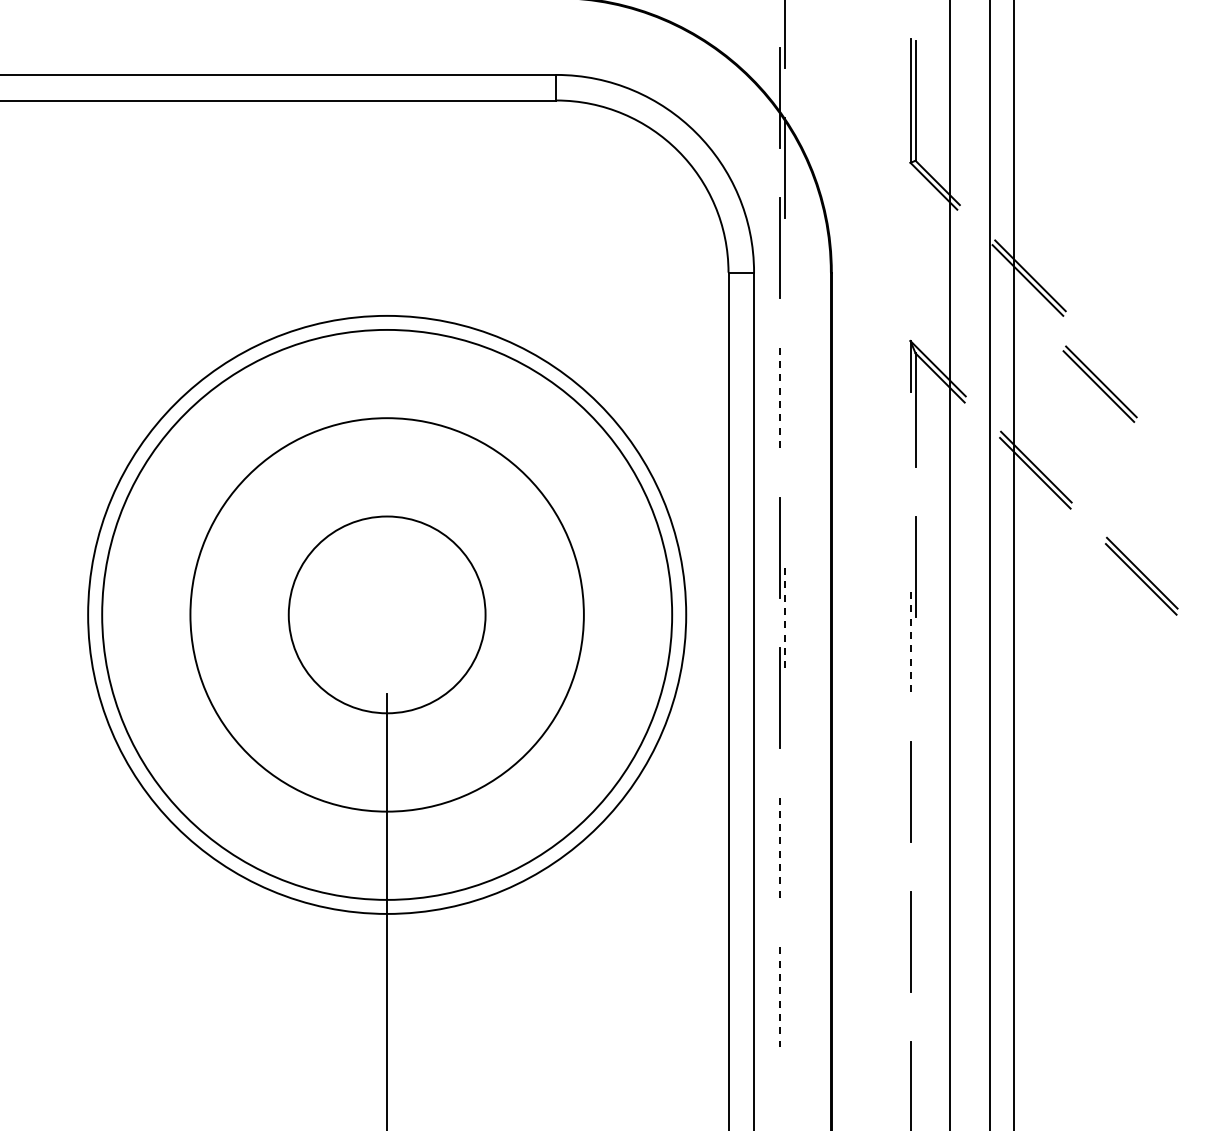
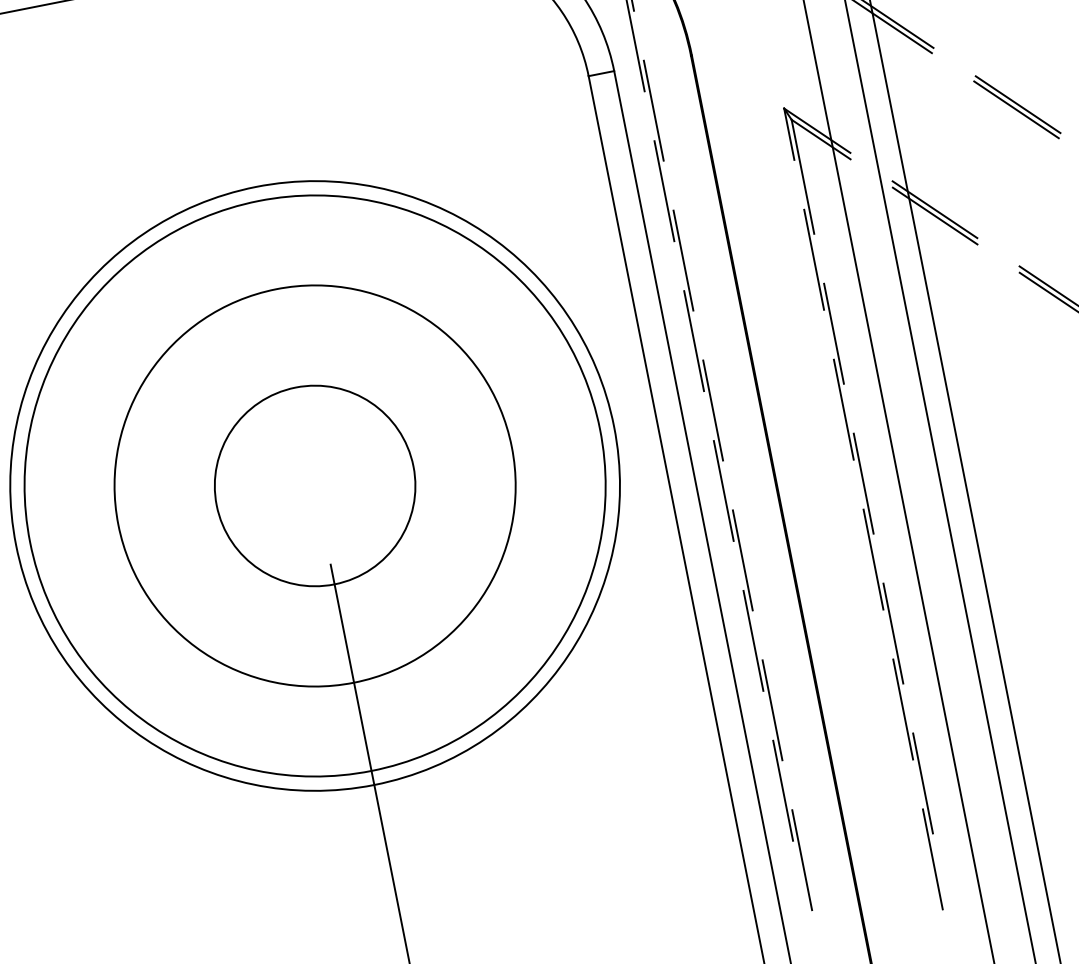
line: (784, 318) -> (653, 110), added
part: (1099, 383) -> (1016, 106), moved
line: (779, 397) -> (664, 190), dashed -> solid
line: (784, 468) -> (683, 260), added
line: (910, 492) -> (814, 259), added
line: (784, 618) -> (713, 410), dashed -> solid
line: (910, 642) -> (843, 409), dashed -> solid
line: (915, 717) -> (863, 483), added
line: (784, 768) -> (742, 560), added
line: (779, 847) -> (753, 640), dashed -> solid
line: (915, 867) -> (893, 633), added
line: (784, 917) -> (772, 709), added
line: (779, 997) -> (783, 790), dashed -> solid
line: (915, 1016) -> (922, 782), added
line: (784, 1067) -> (802, 859), added

